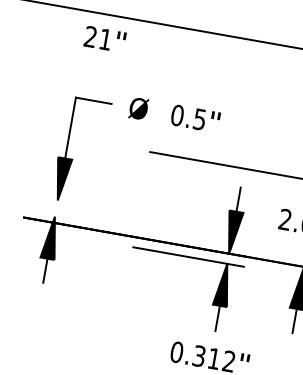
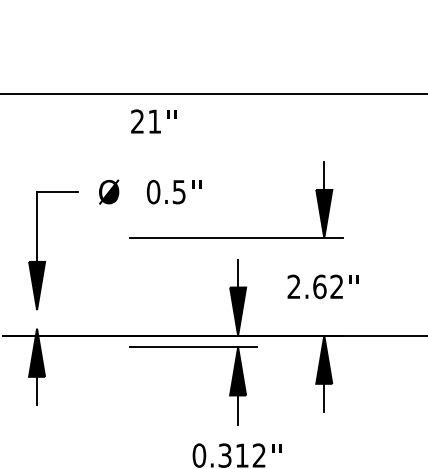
text: (104, 39) -> (153, 121), moved

